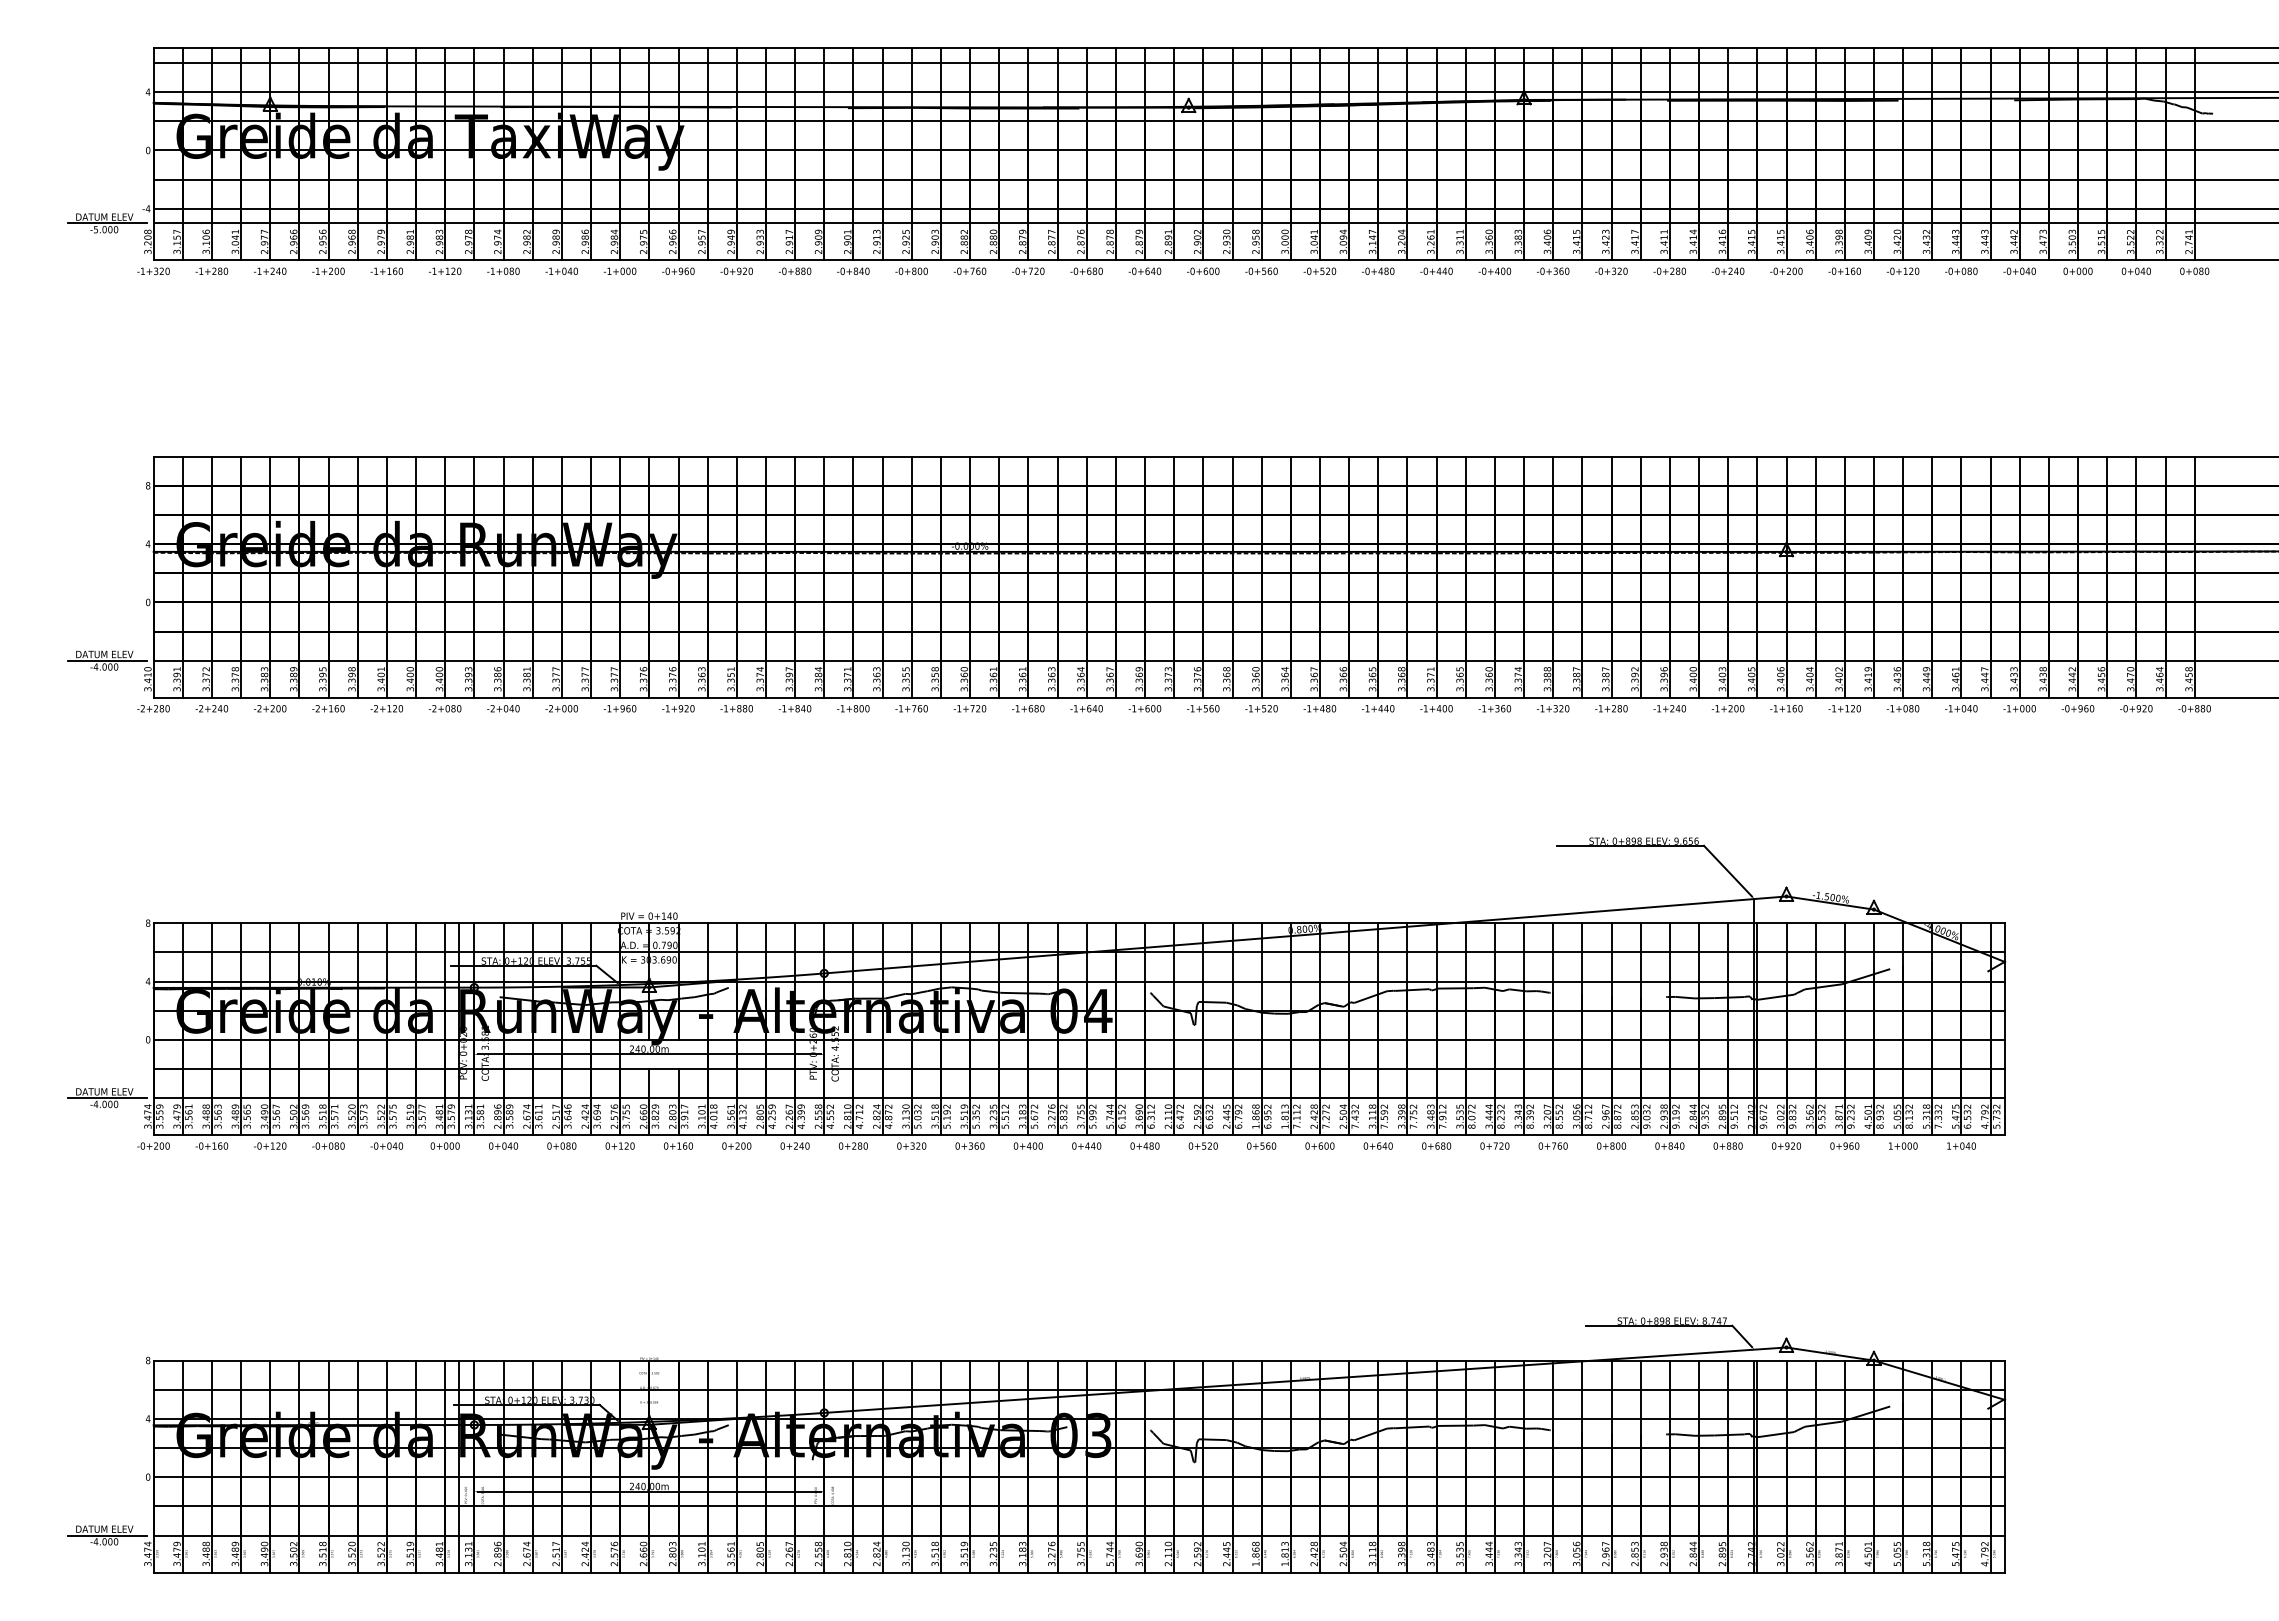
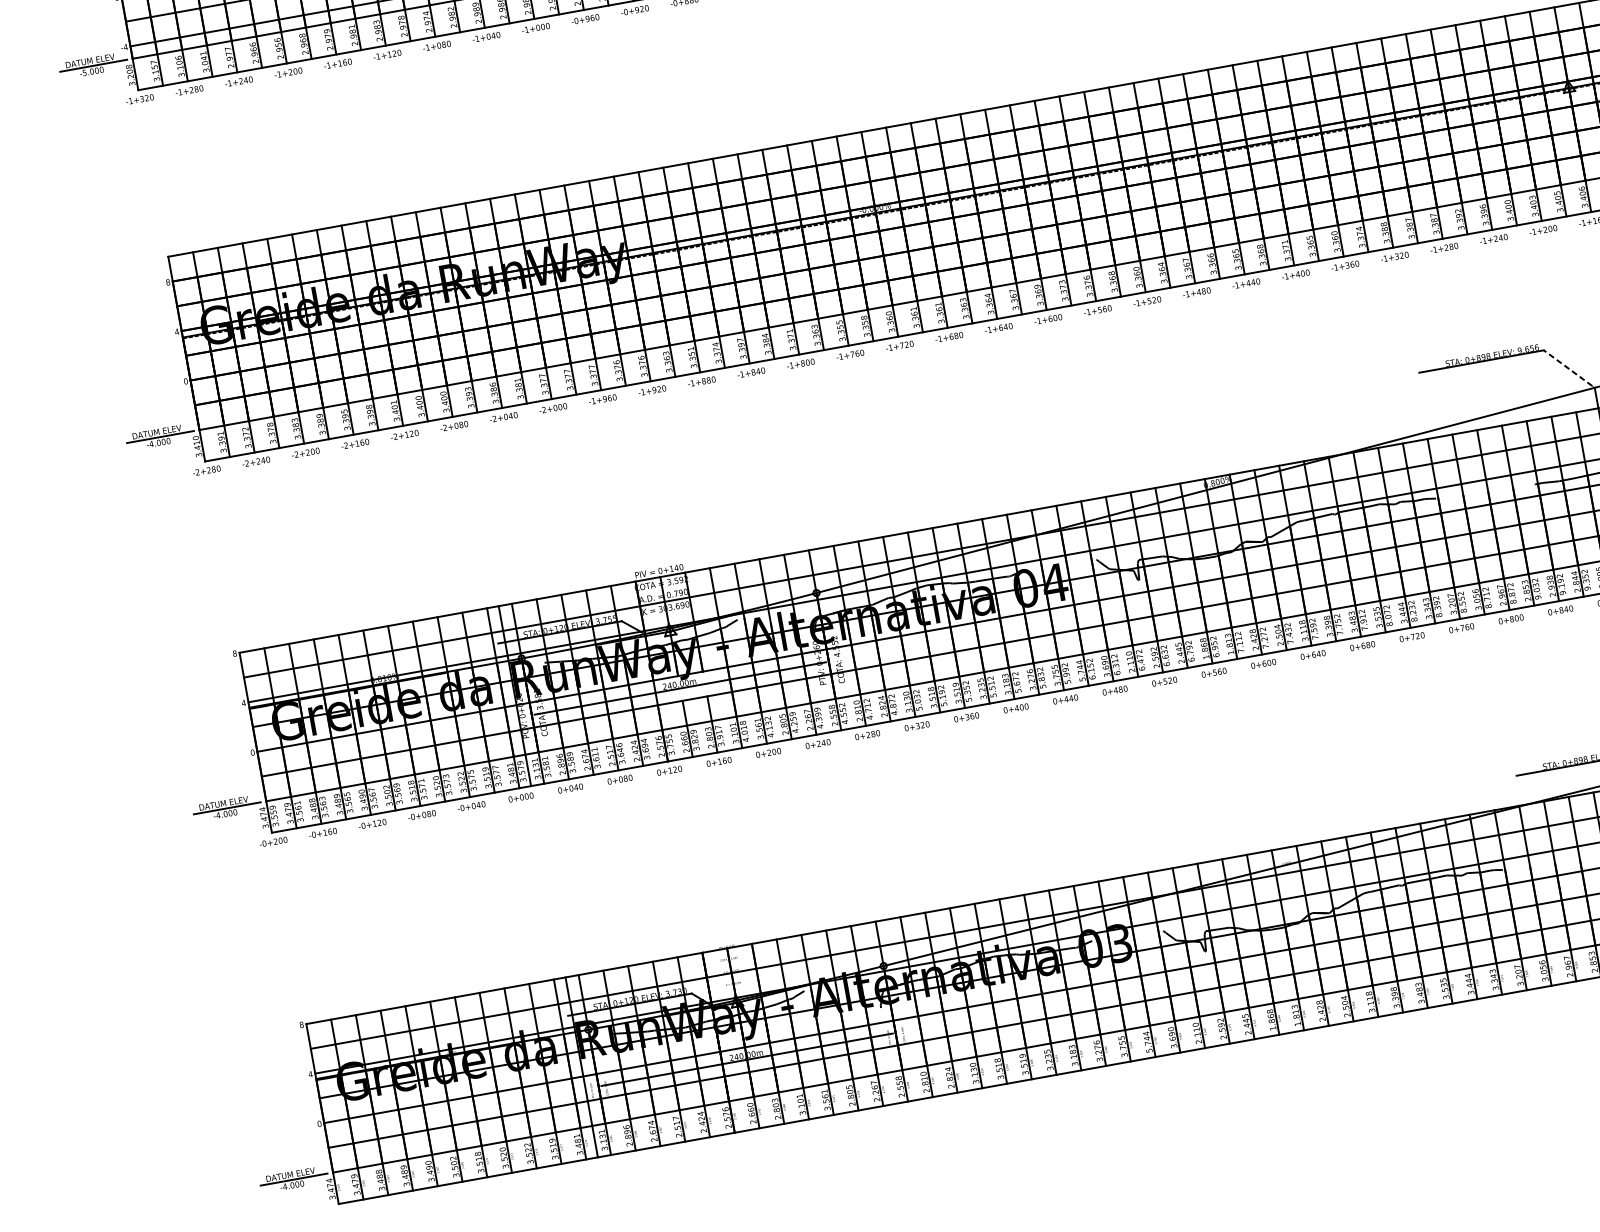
line: (1727, 871) -> (1567, 368), solid -> dashed

